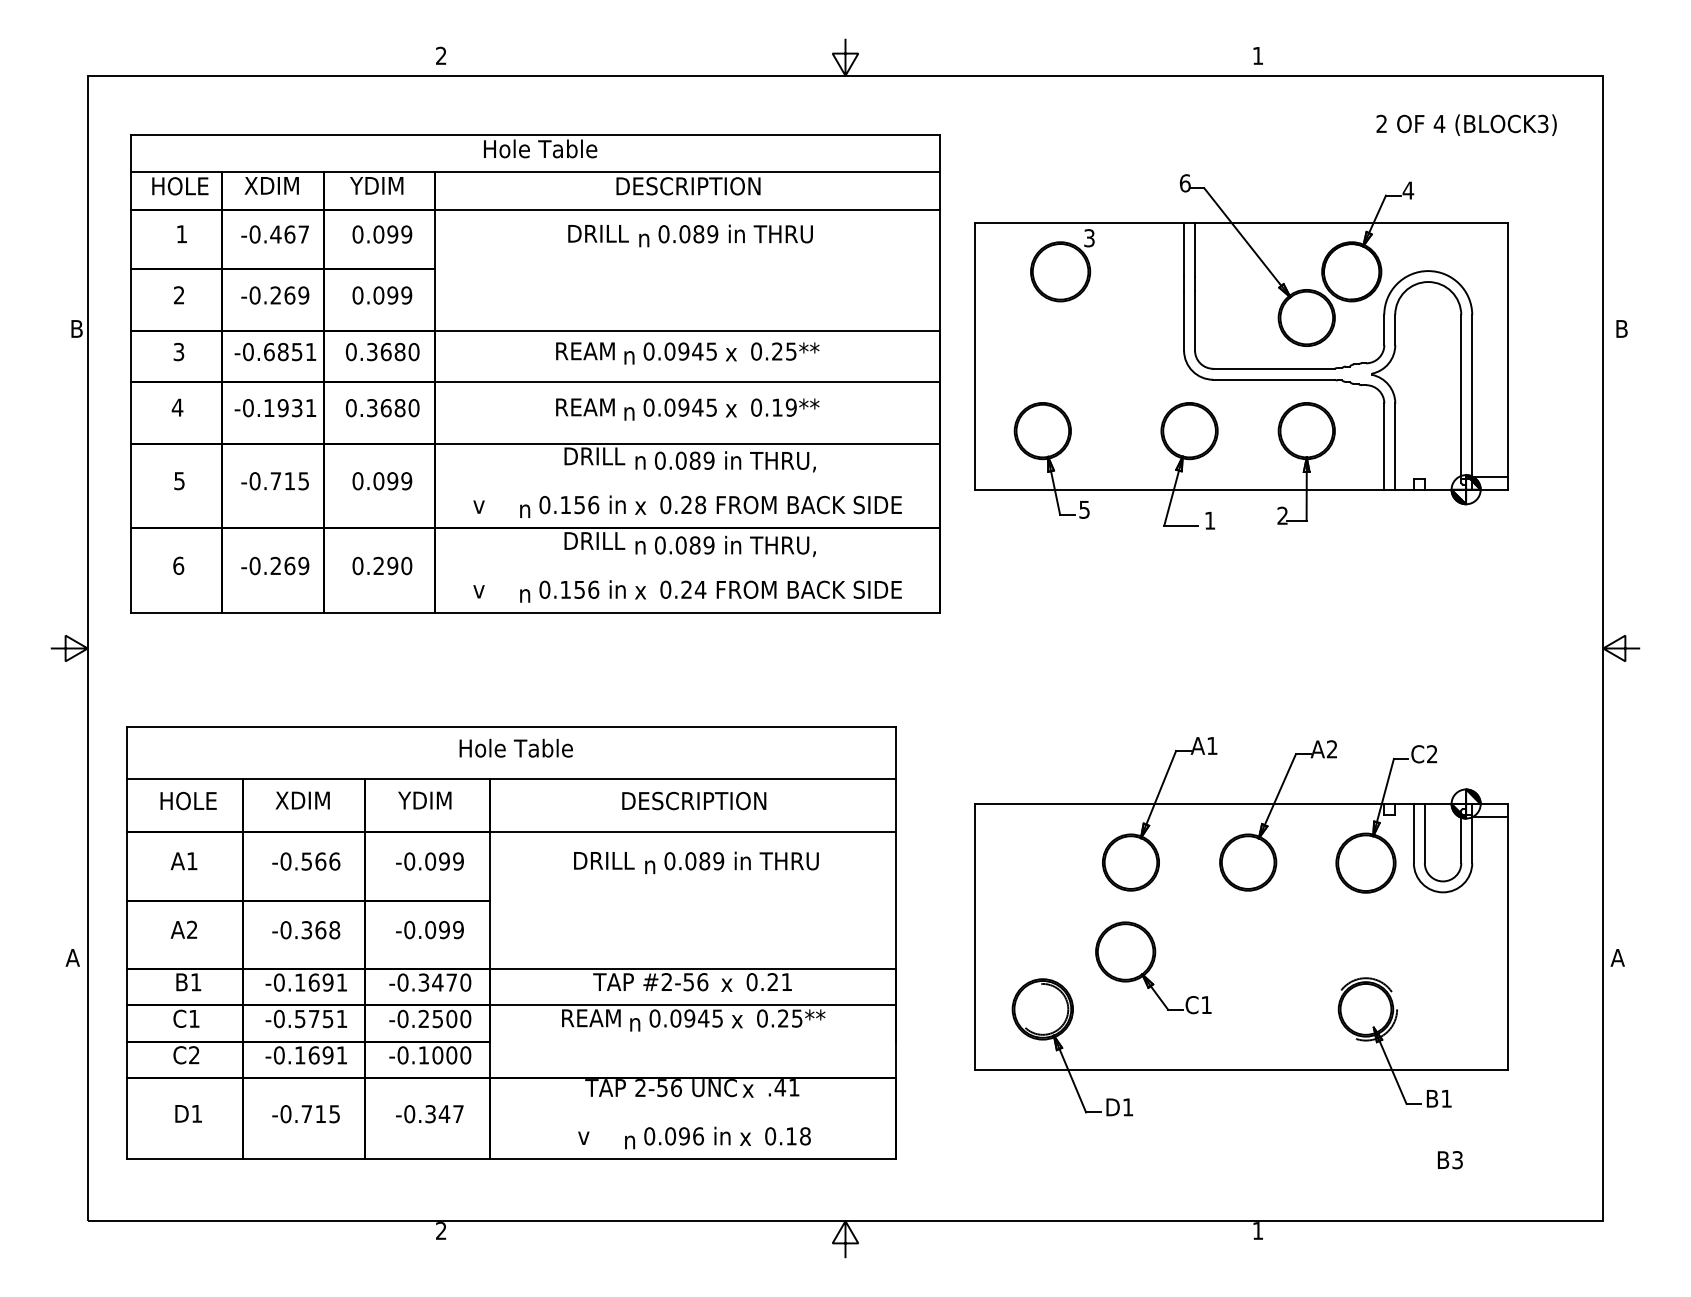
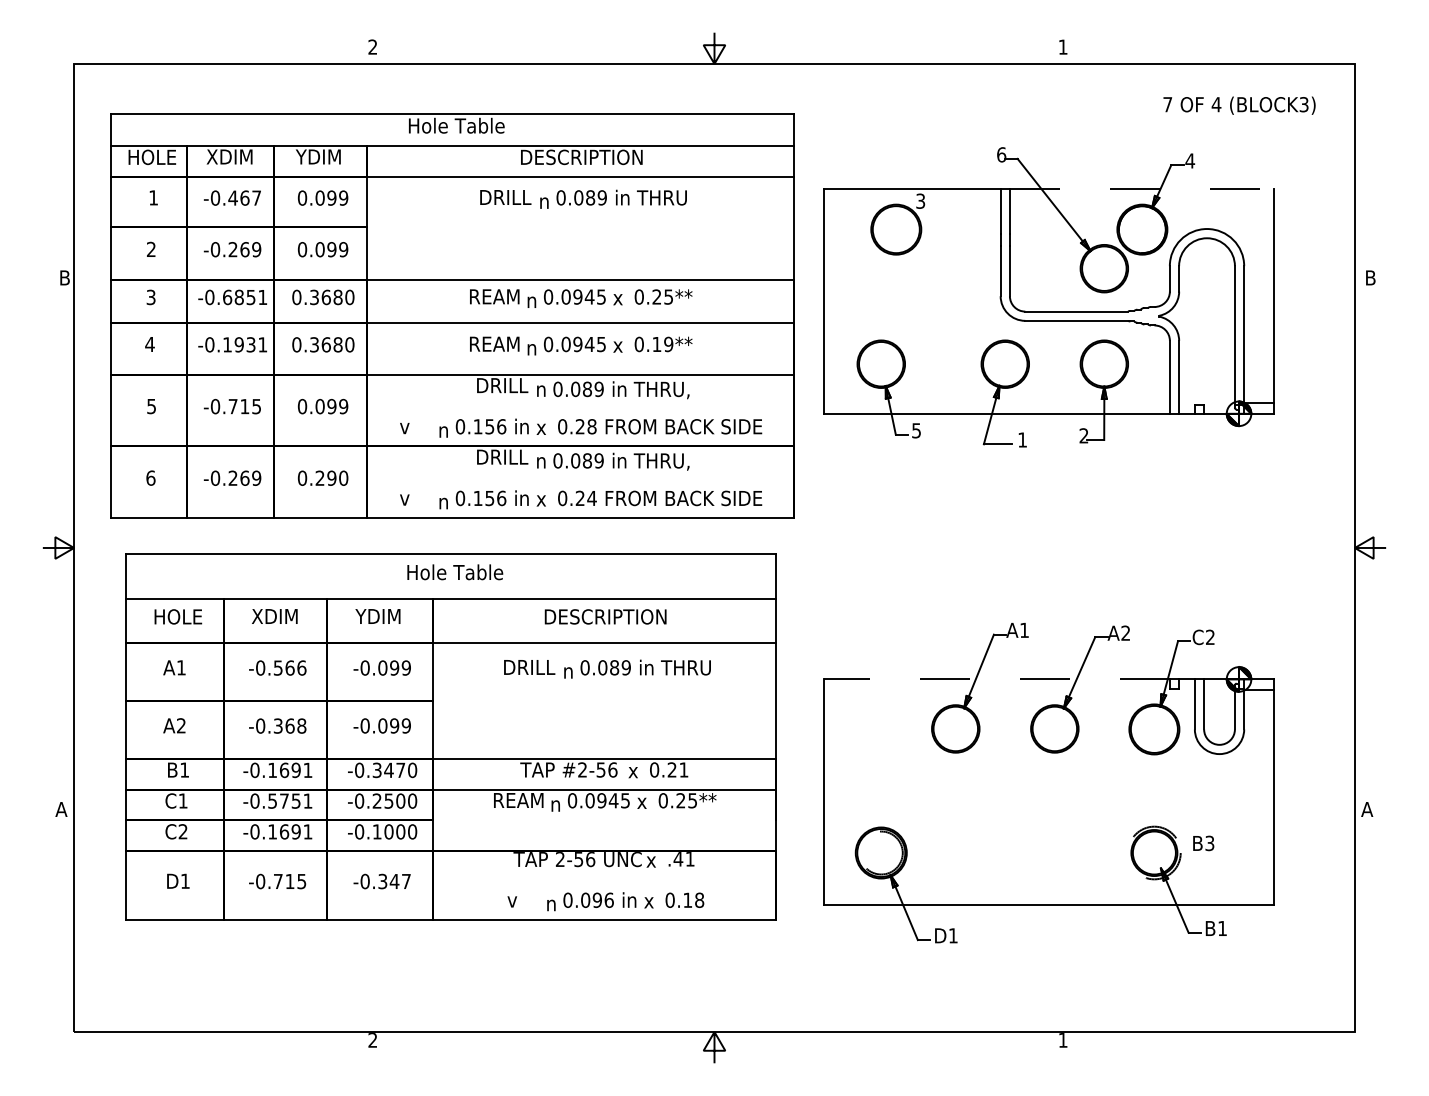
text: (1381, 123) -> (1167, 104), 2 -> 7
line: (1351, 223) -> (1142, 188), solid -> dashed
line: (1179, 804) -> (996, 679), solid -> dashed
part: (510, 942) -> (450, 736), moved
part: (1153, 967) -> (974, 817), removed
text: (1450, 1160) -> (1203, 843), moved

